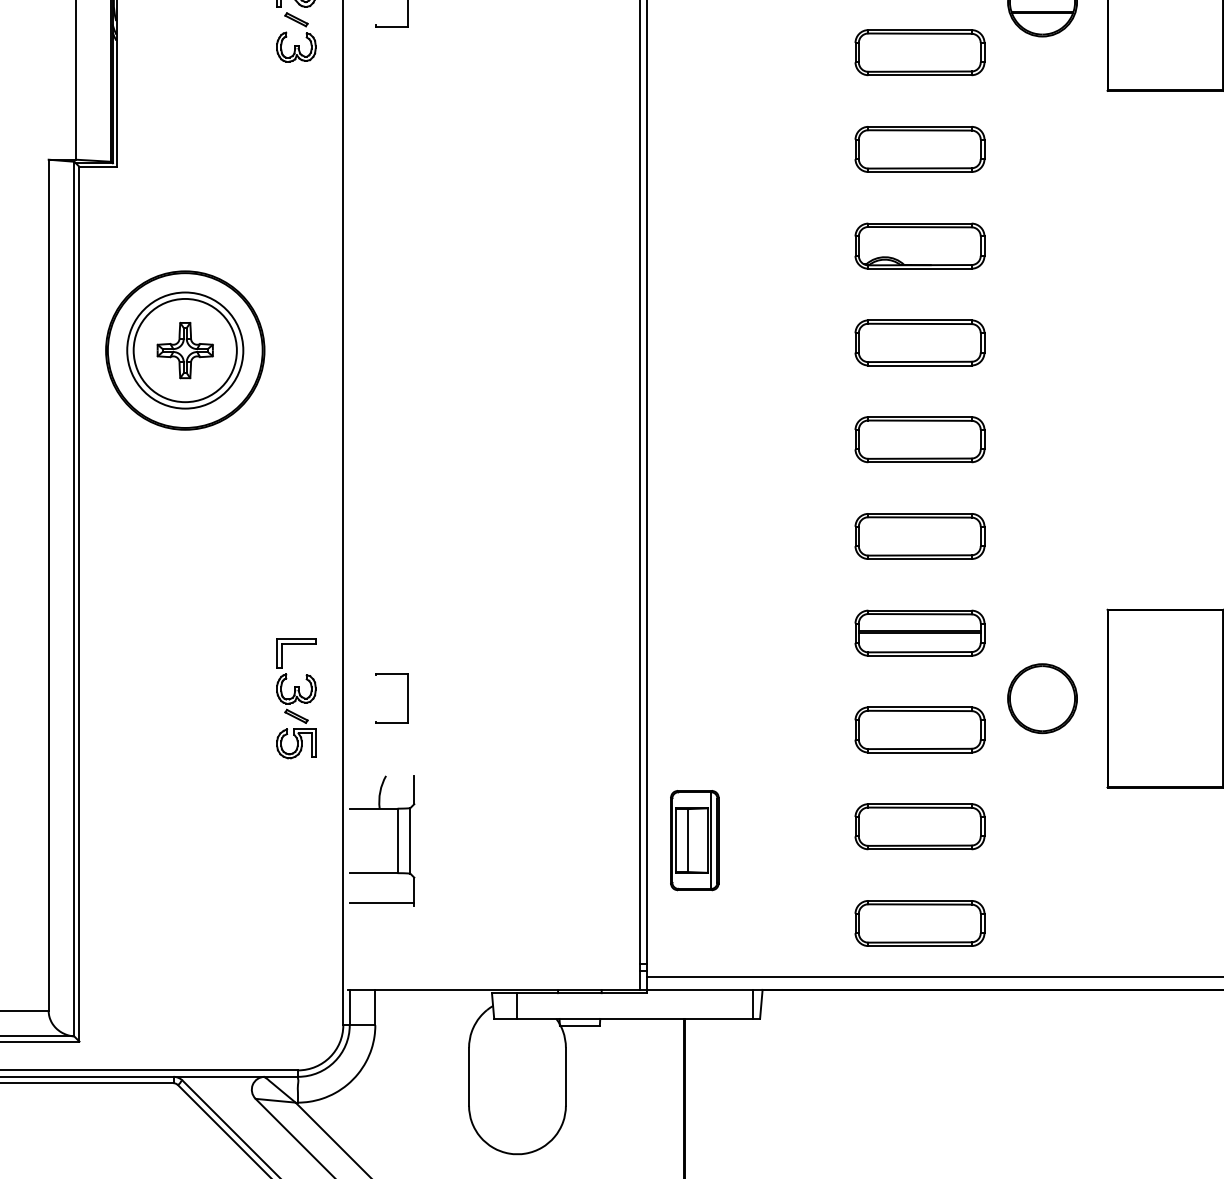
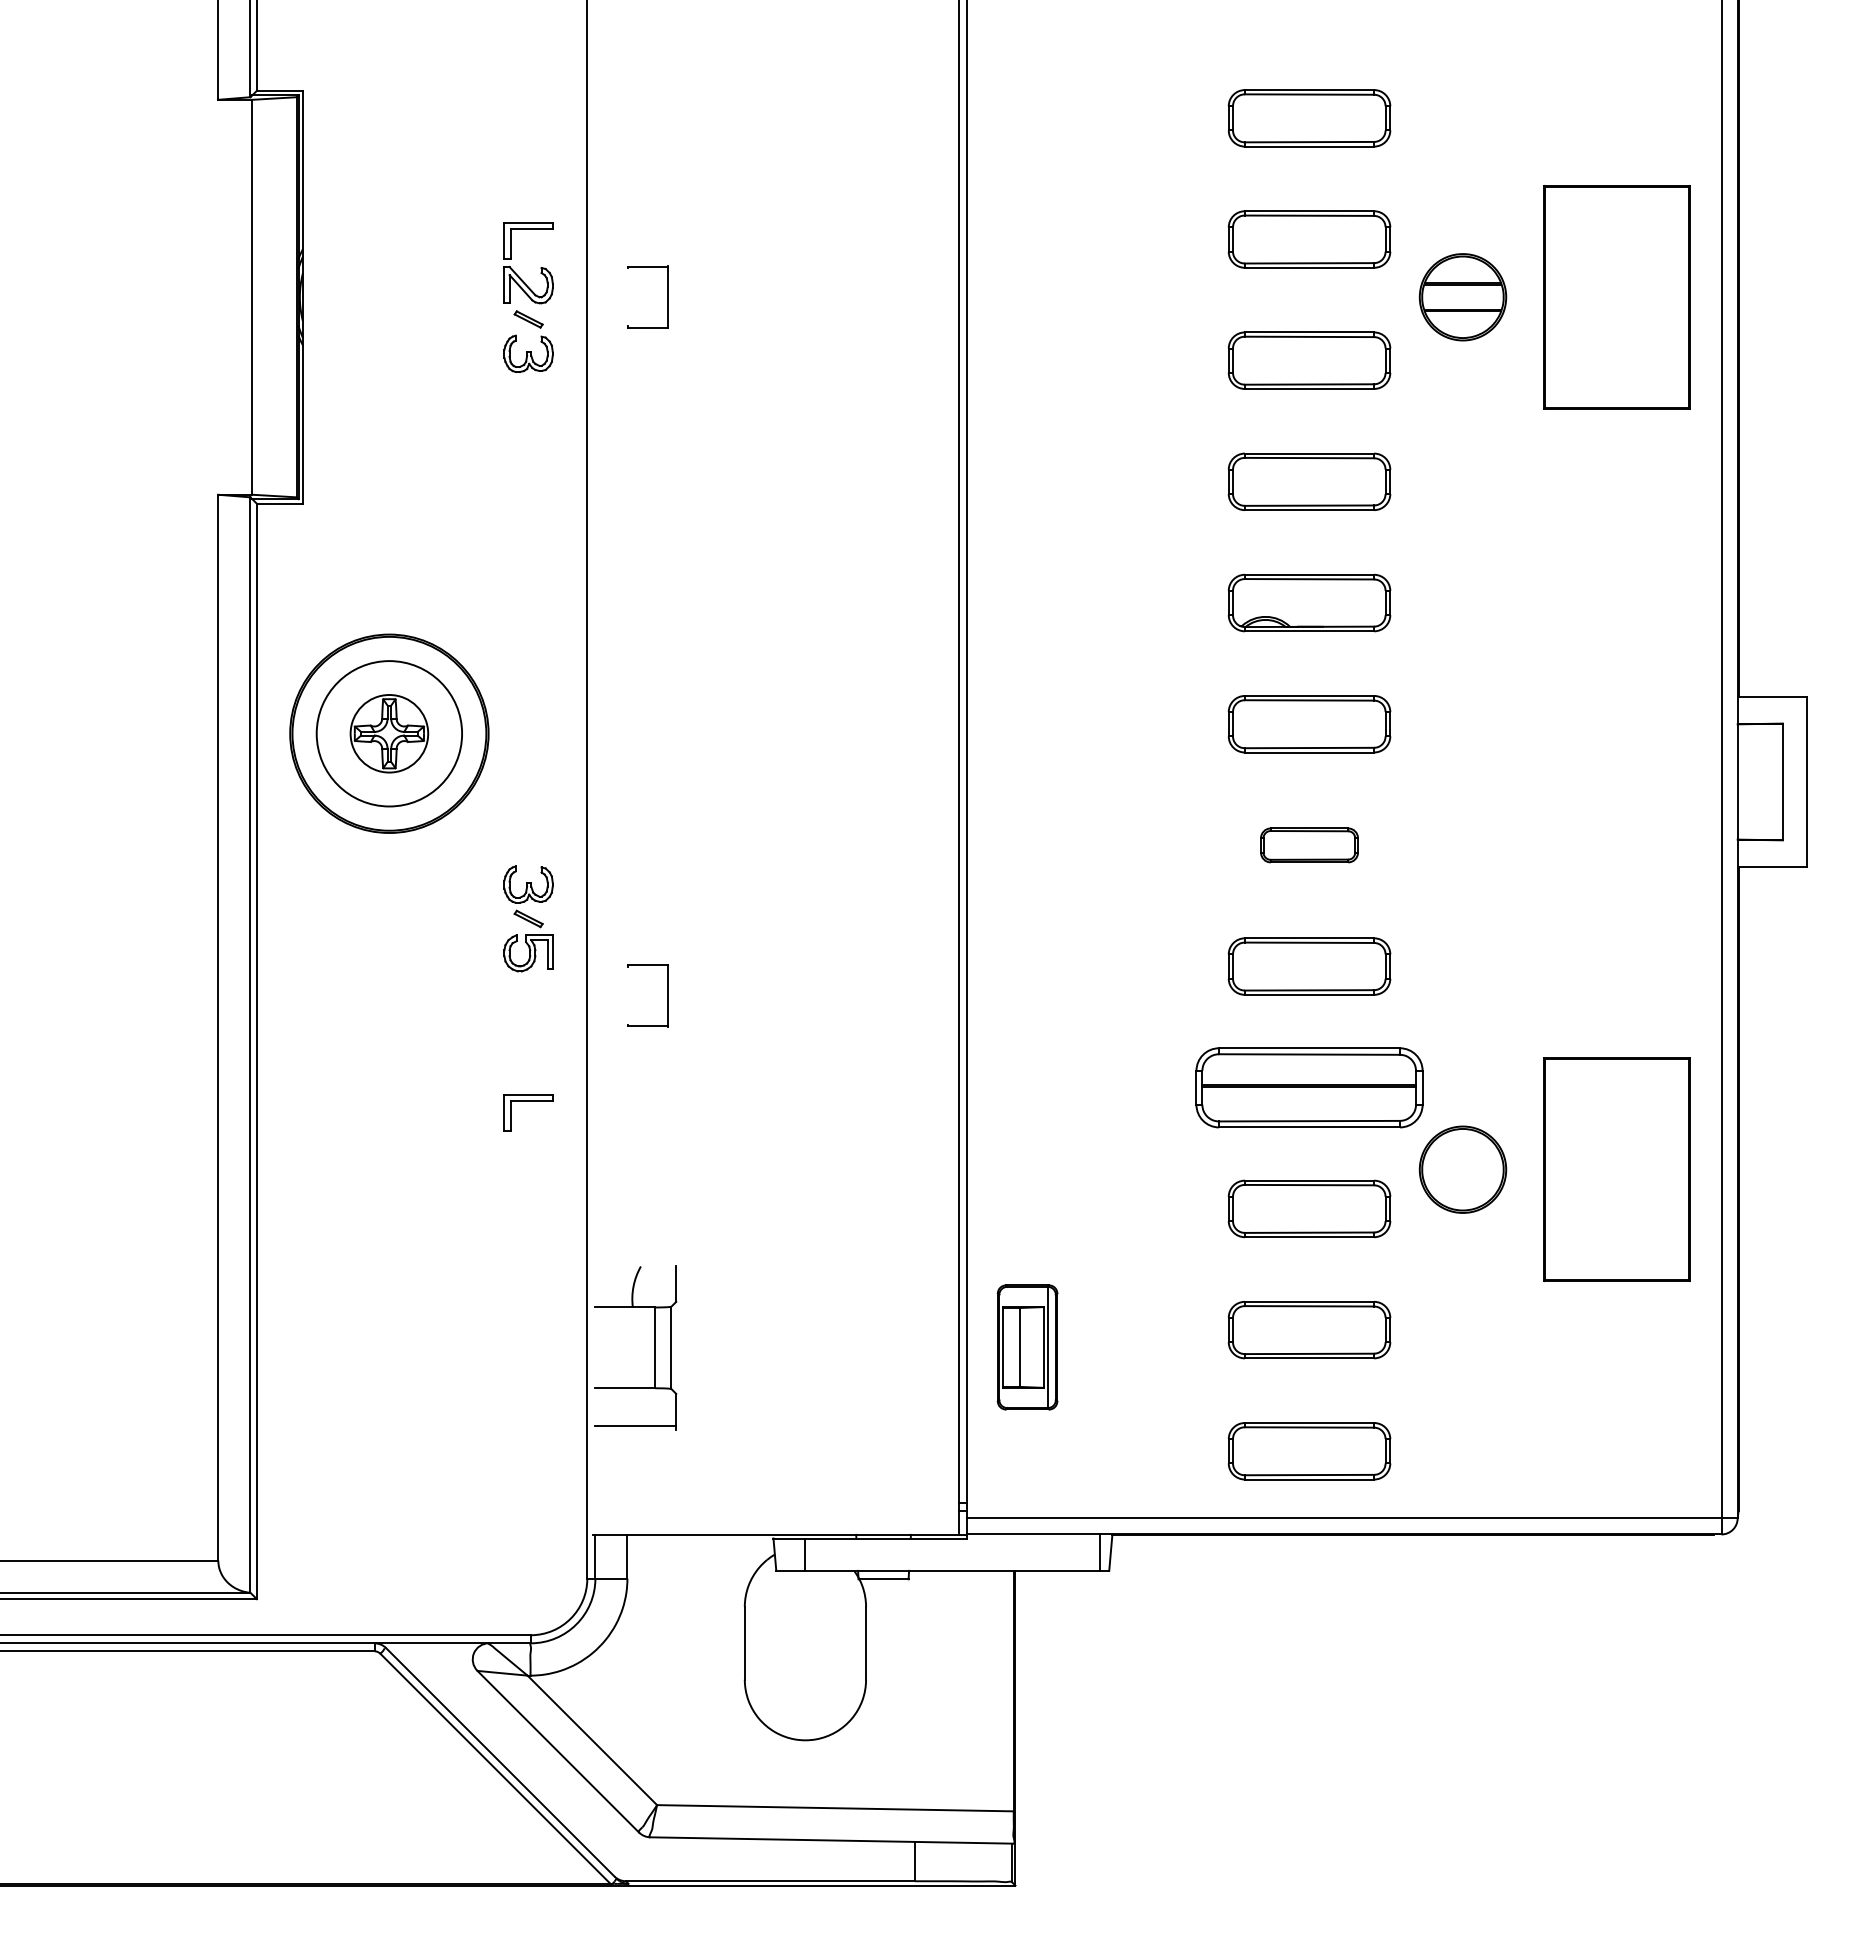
circle: (185, 350) -> (389, 733), size x0.6
part: (919, 439) -> (1309, 845), size x0.6
part: (919, 633) -> (1309, 1087), size x1.4
part: (407, 698) -> (667, 995), moved
part: (296, 716) -> (528, 918), moved

